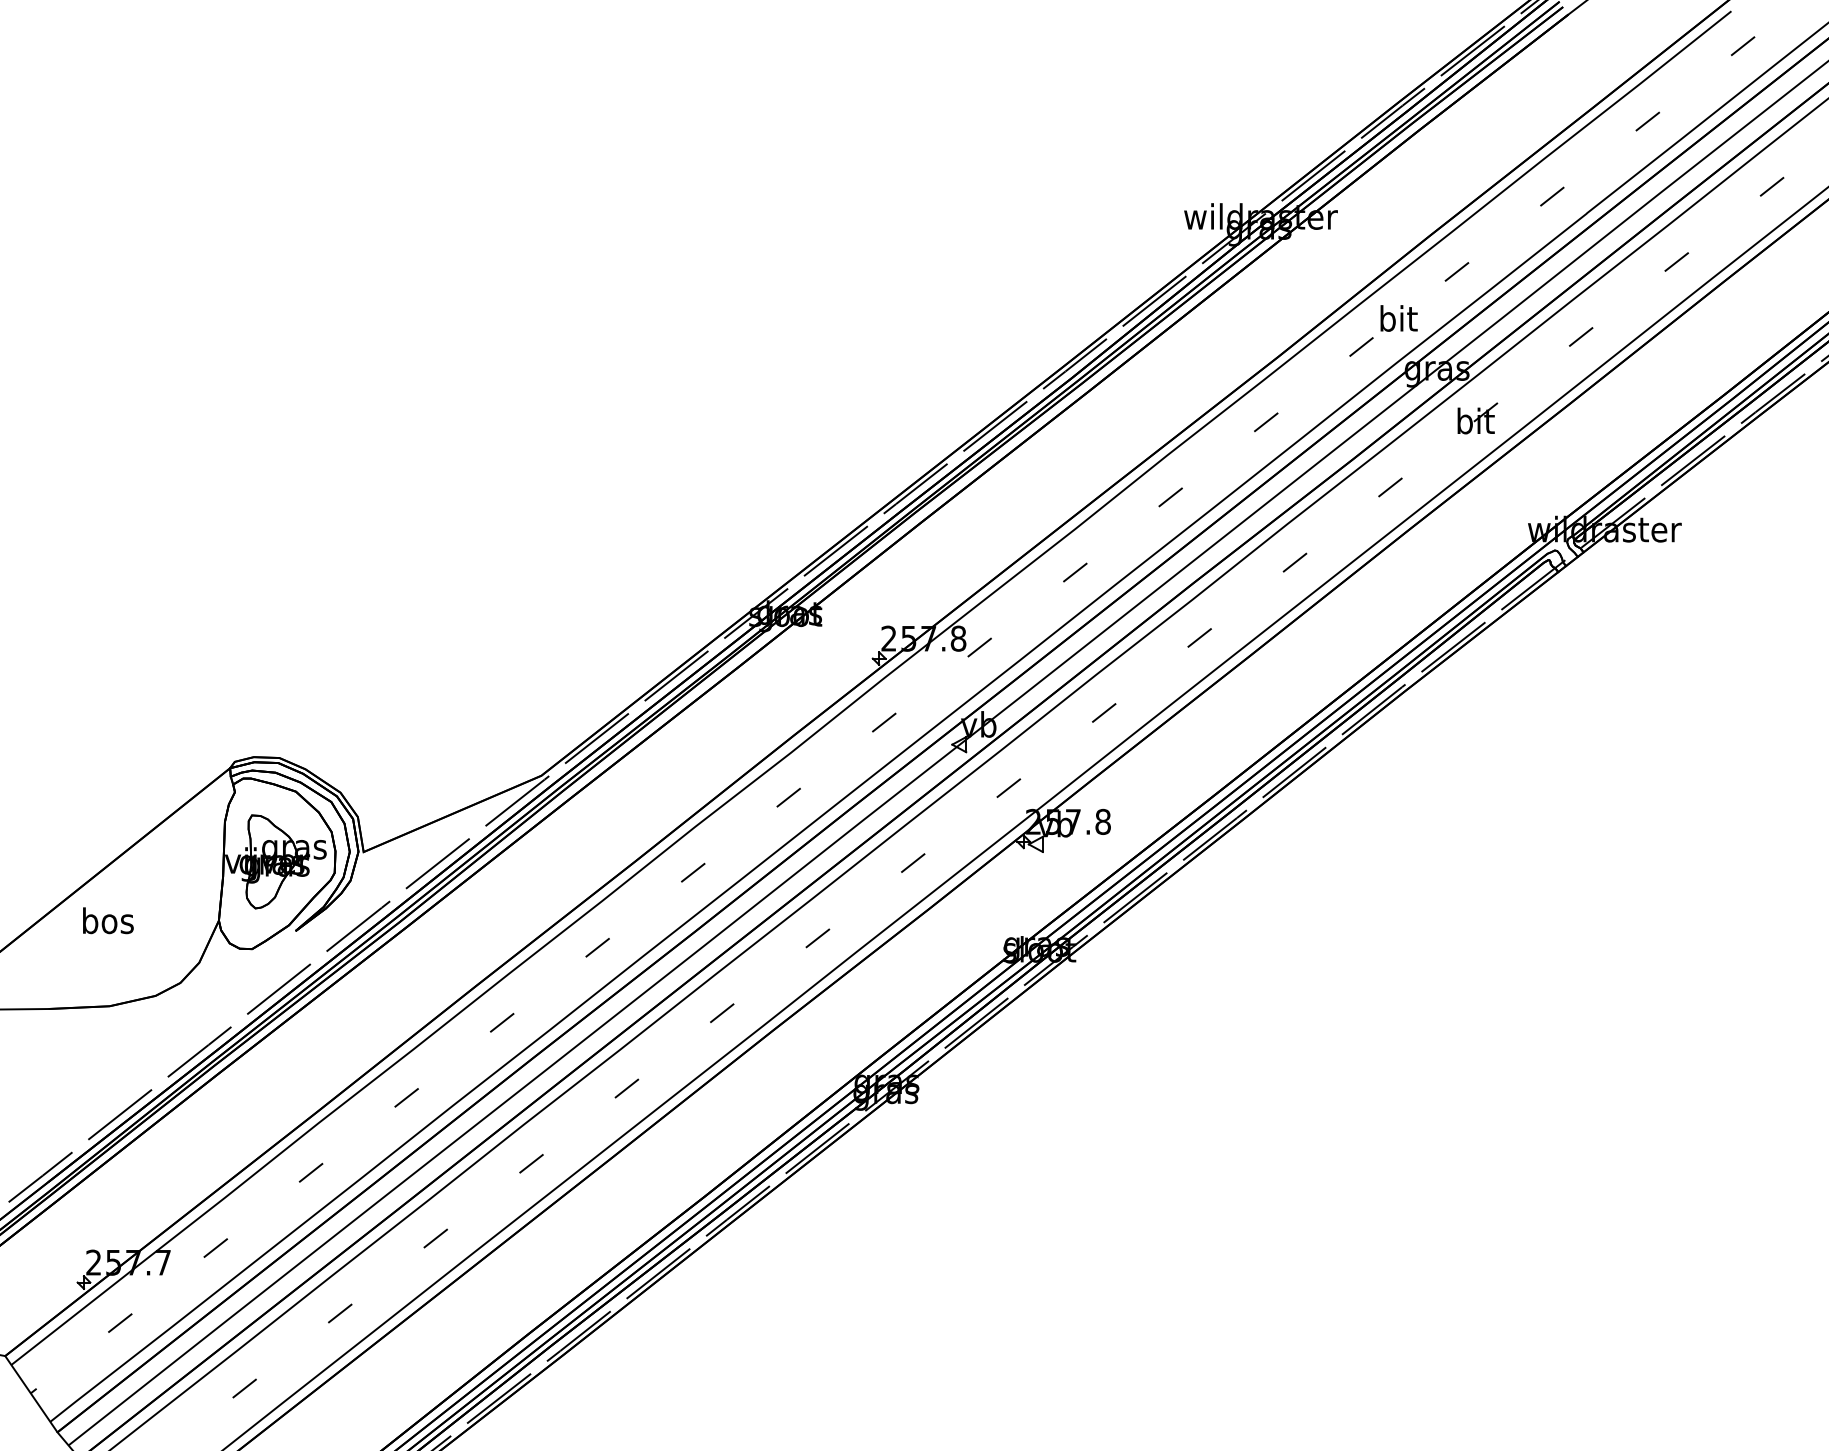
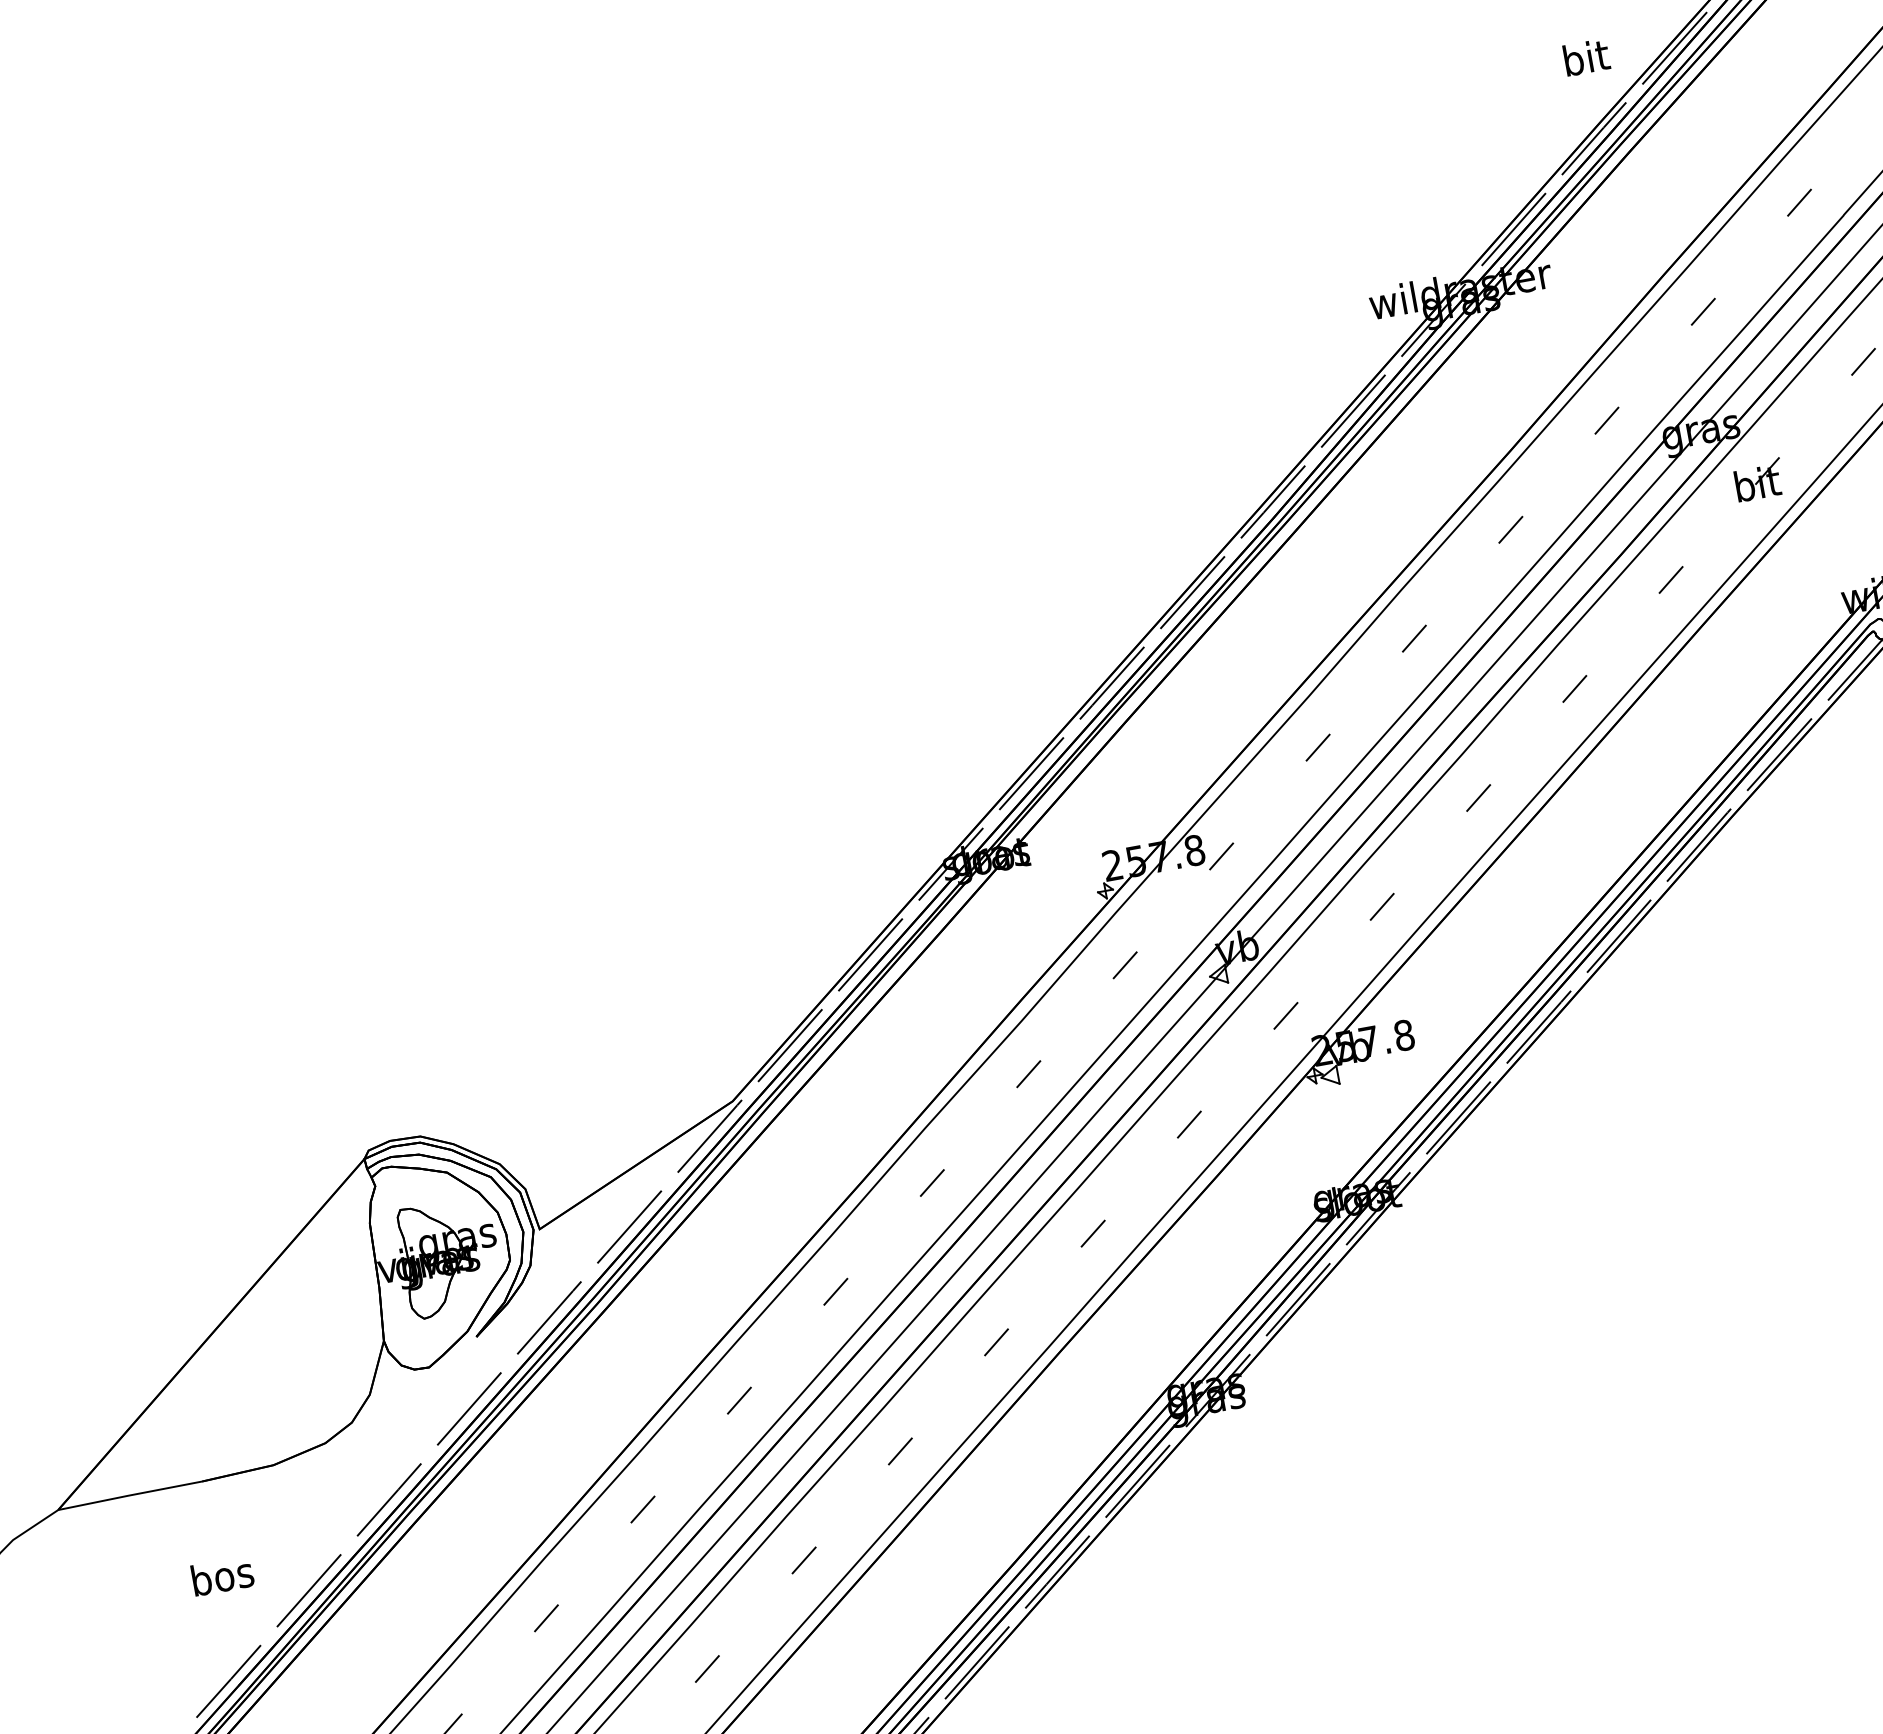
text: (1398, 318) -> (1585, 57), moved
text: (108, 920) -> (222, 1575), moved

